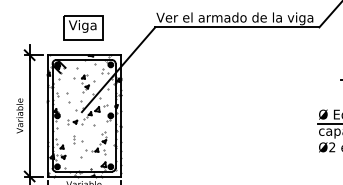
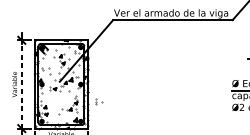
part: (83, 27) -> (60, 20), removed
line: (29, 115) -> (21, 84), solid -> dashed
part: (78, 139) -> (99, 101), moved

